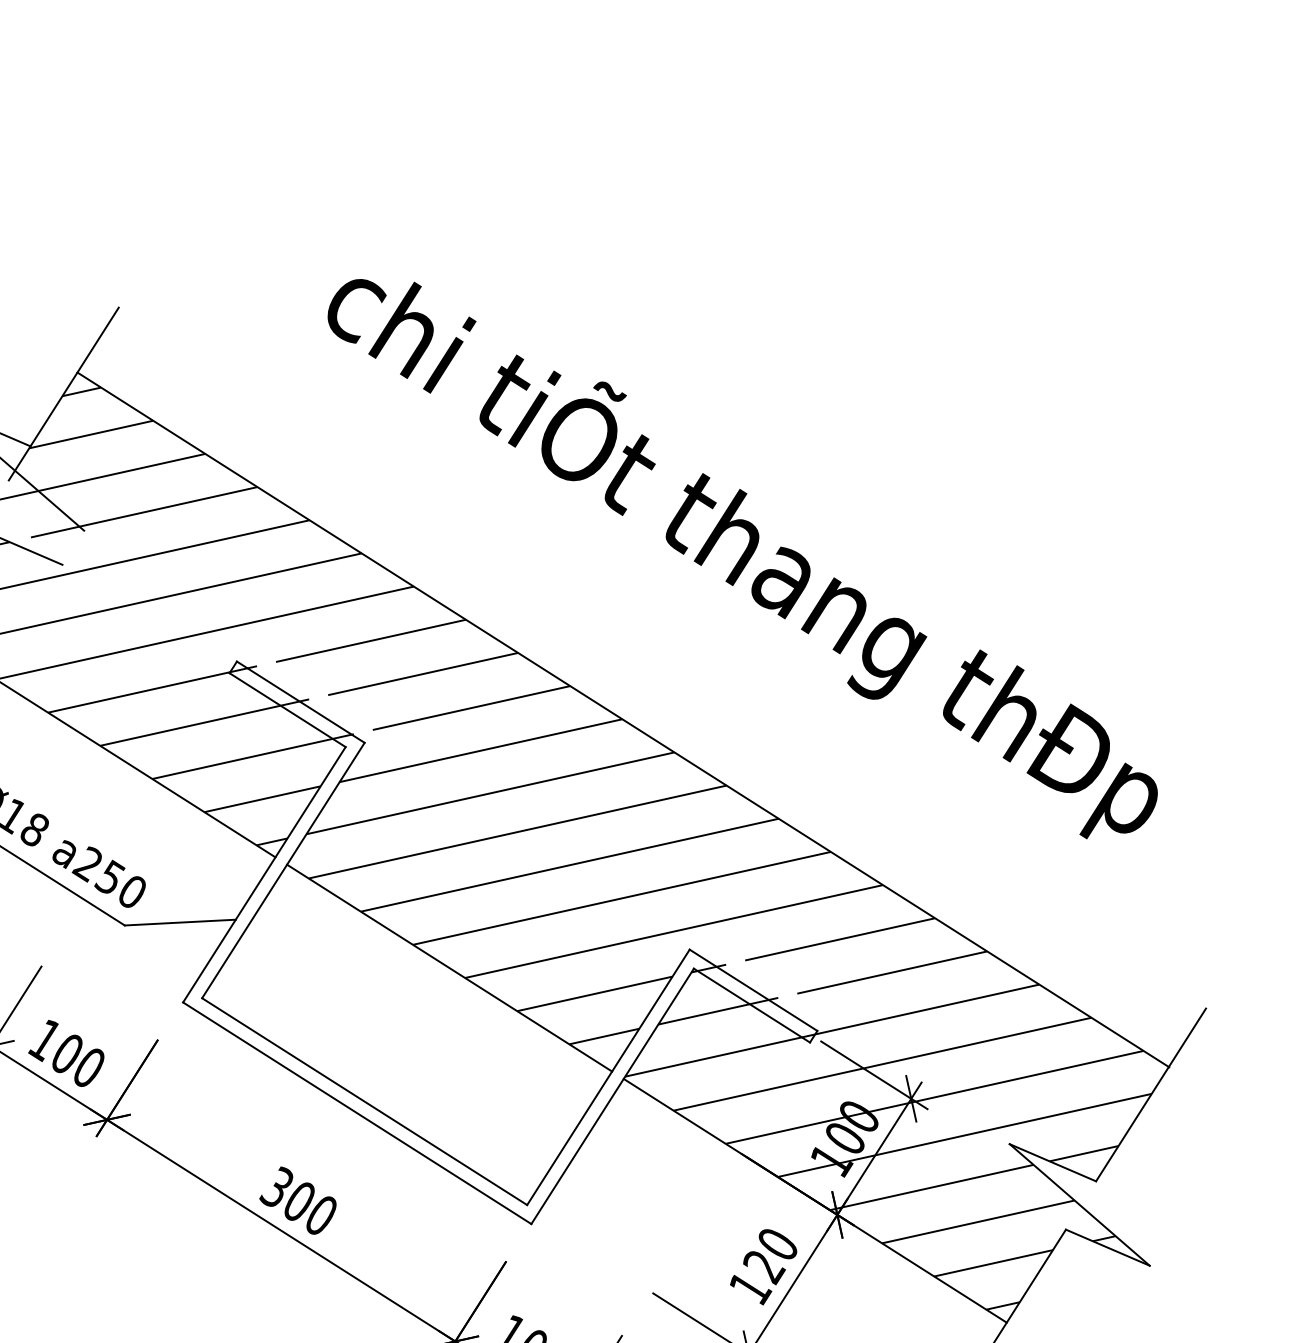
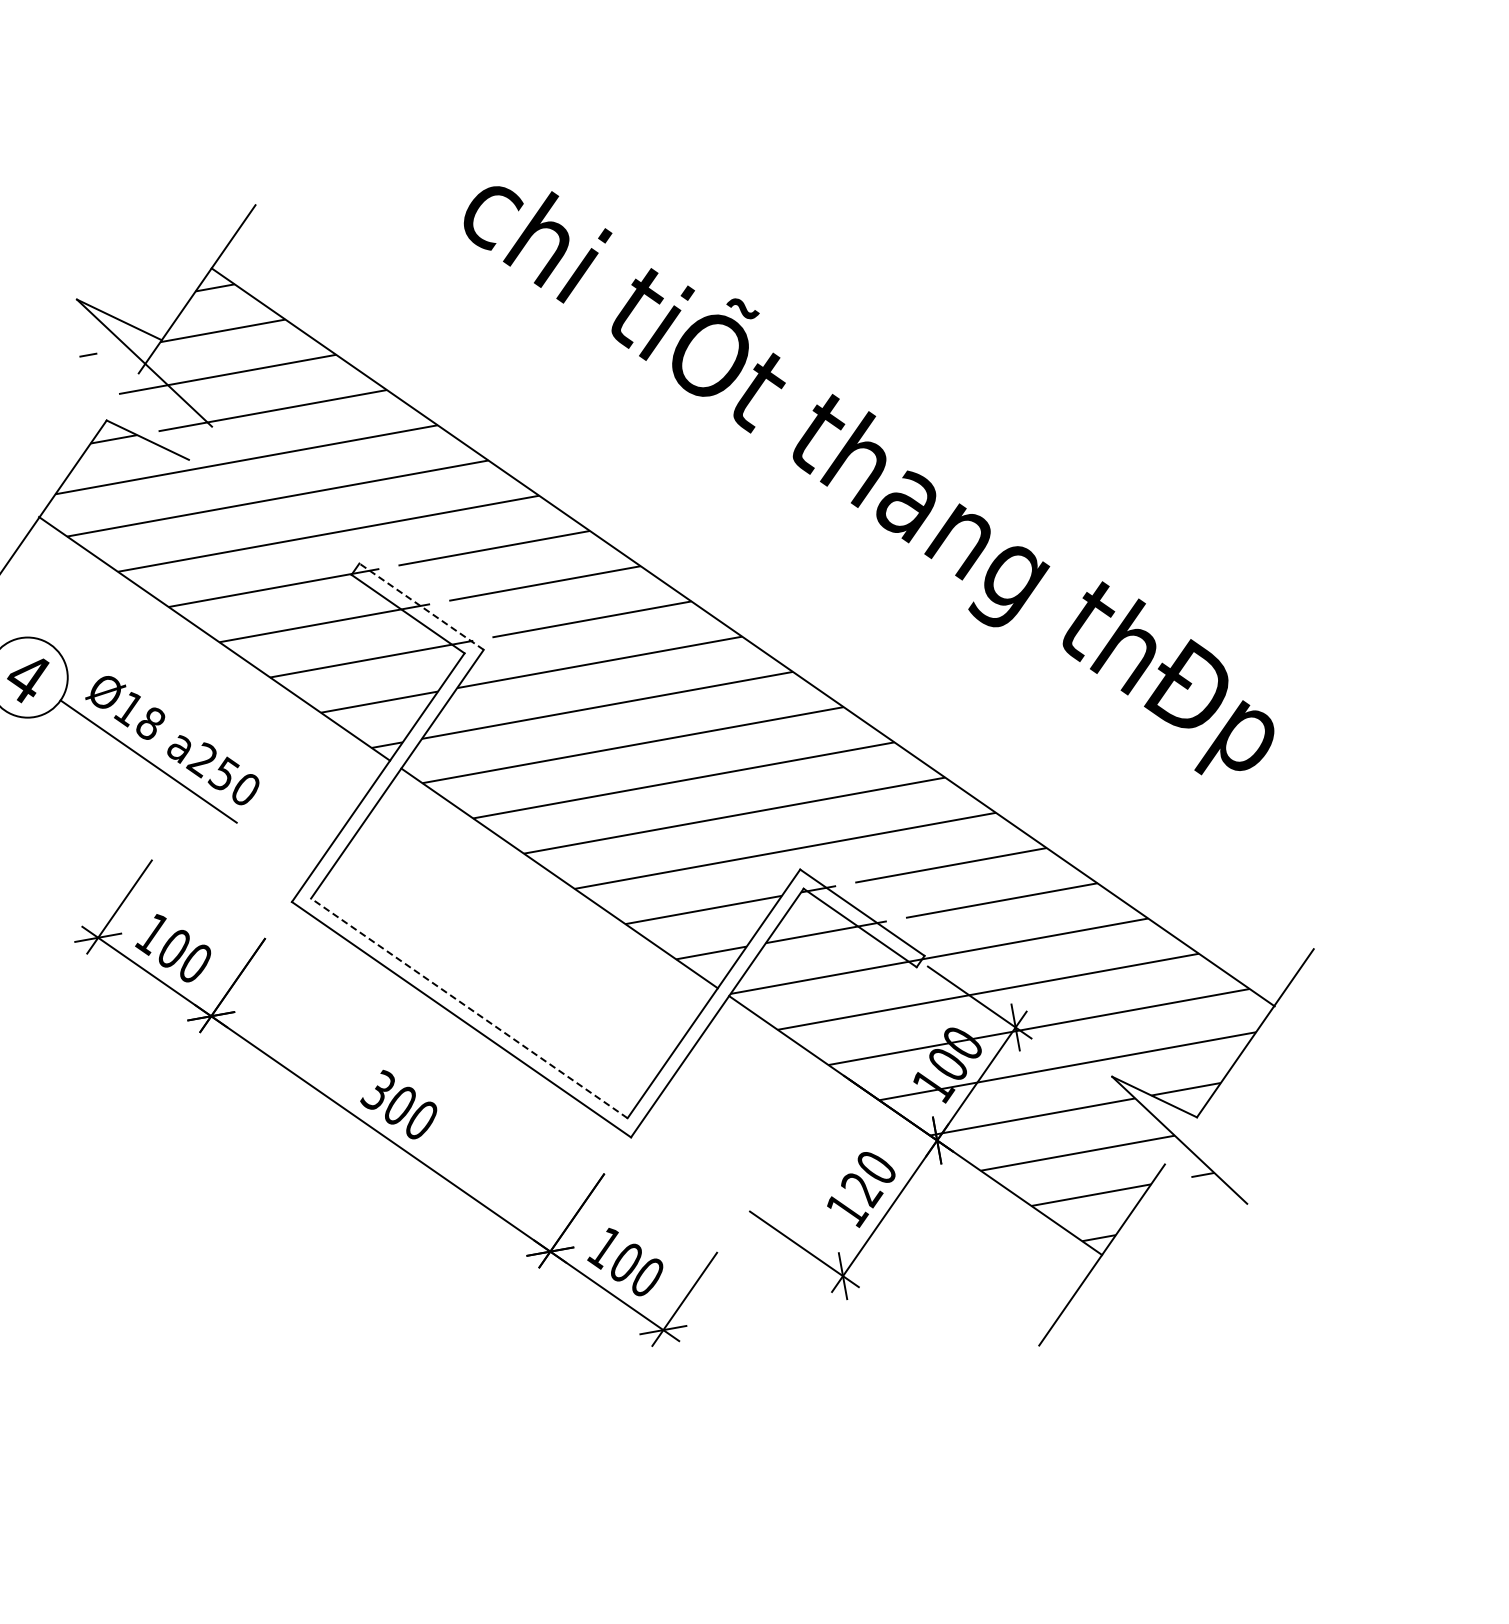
line: (300, 702) -> (421, 606), solid -> dashed
line: (179, 922) -> (291, 821), removed
line: (364, 1101) -> (469, 1008), solid -> dashed
line: (1107, 1247) -> (1205, 1183), removed

